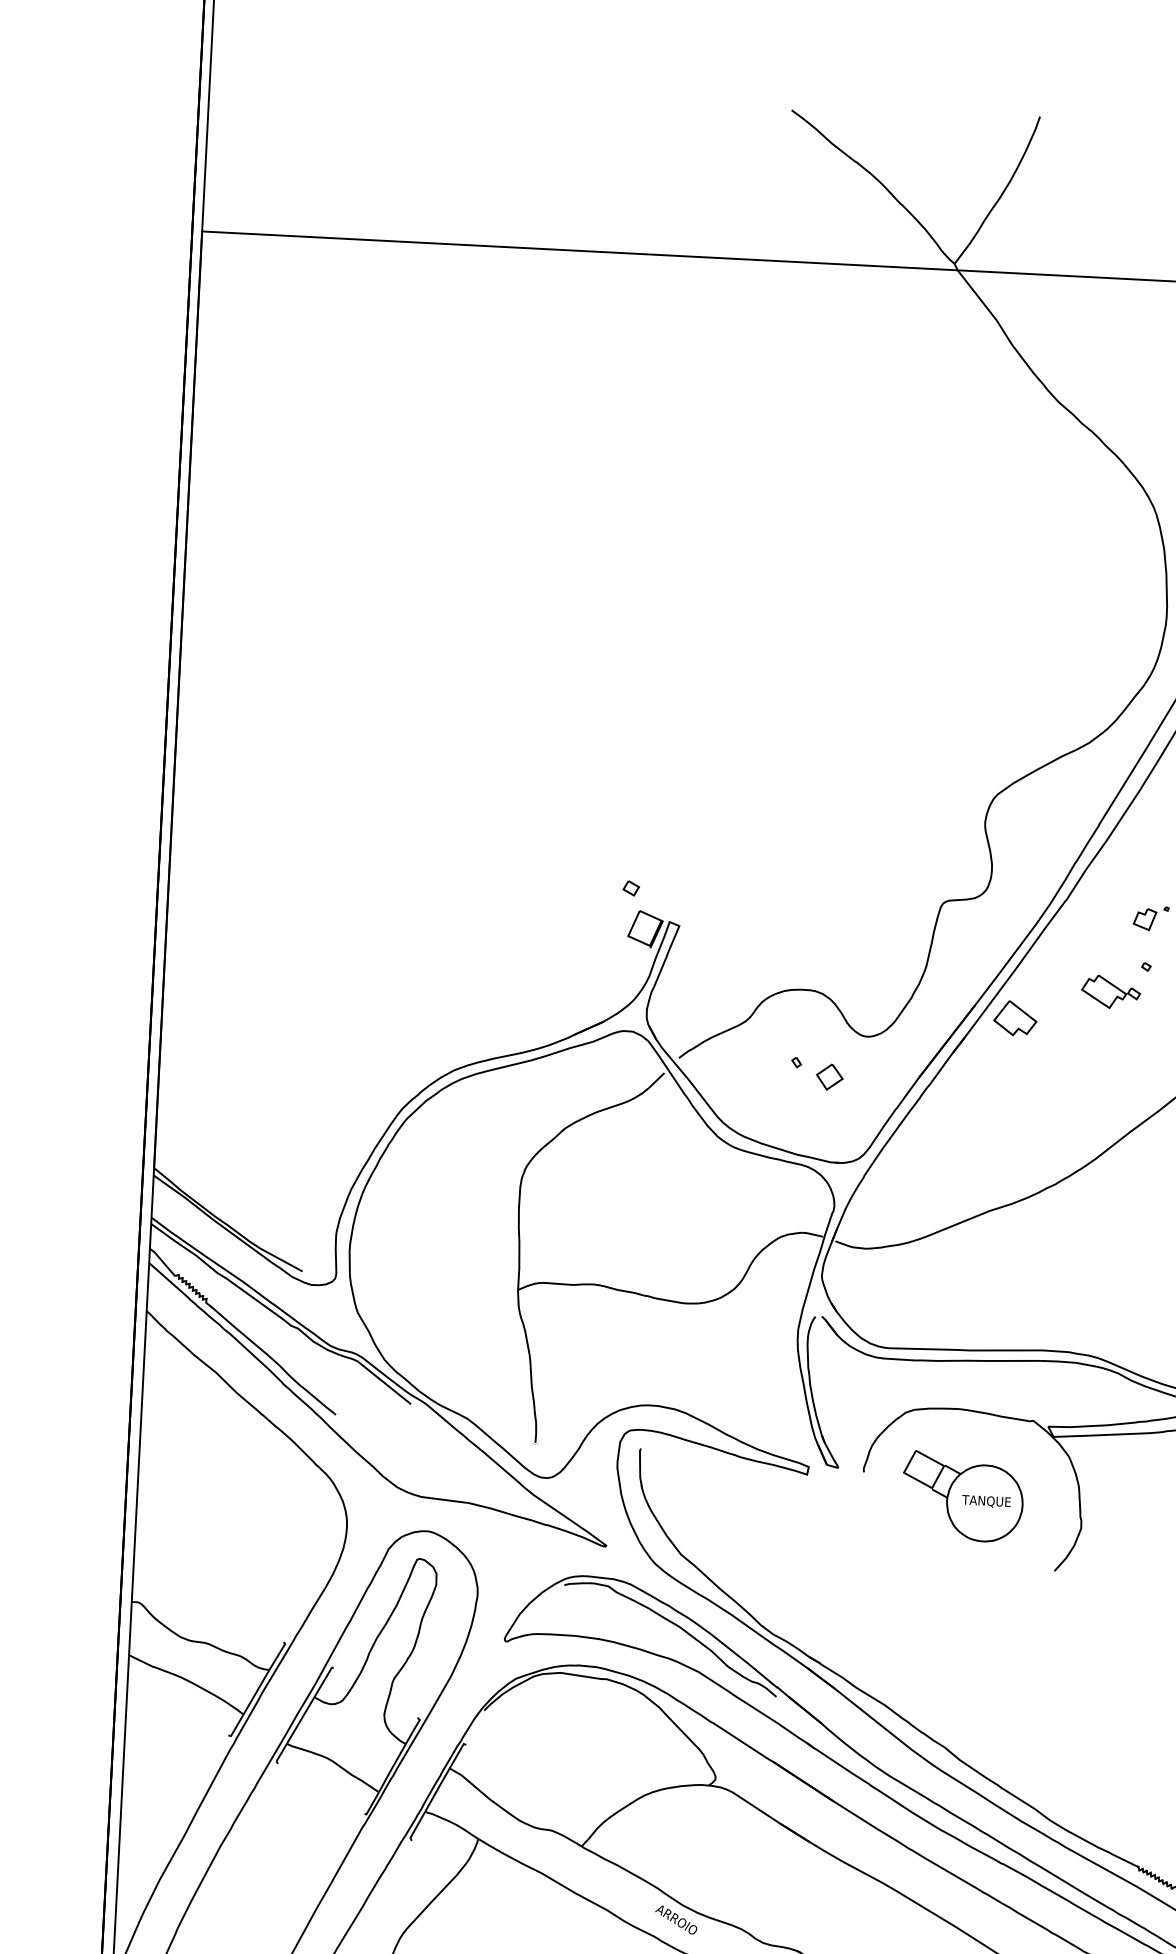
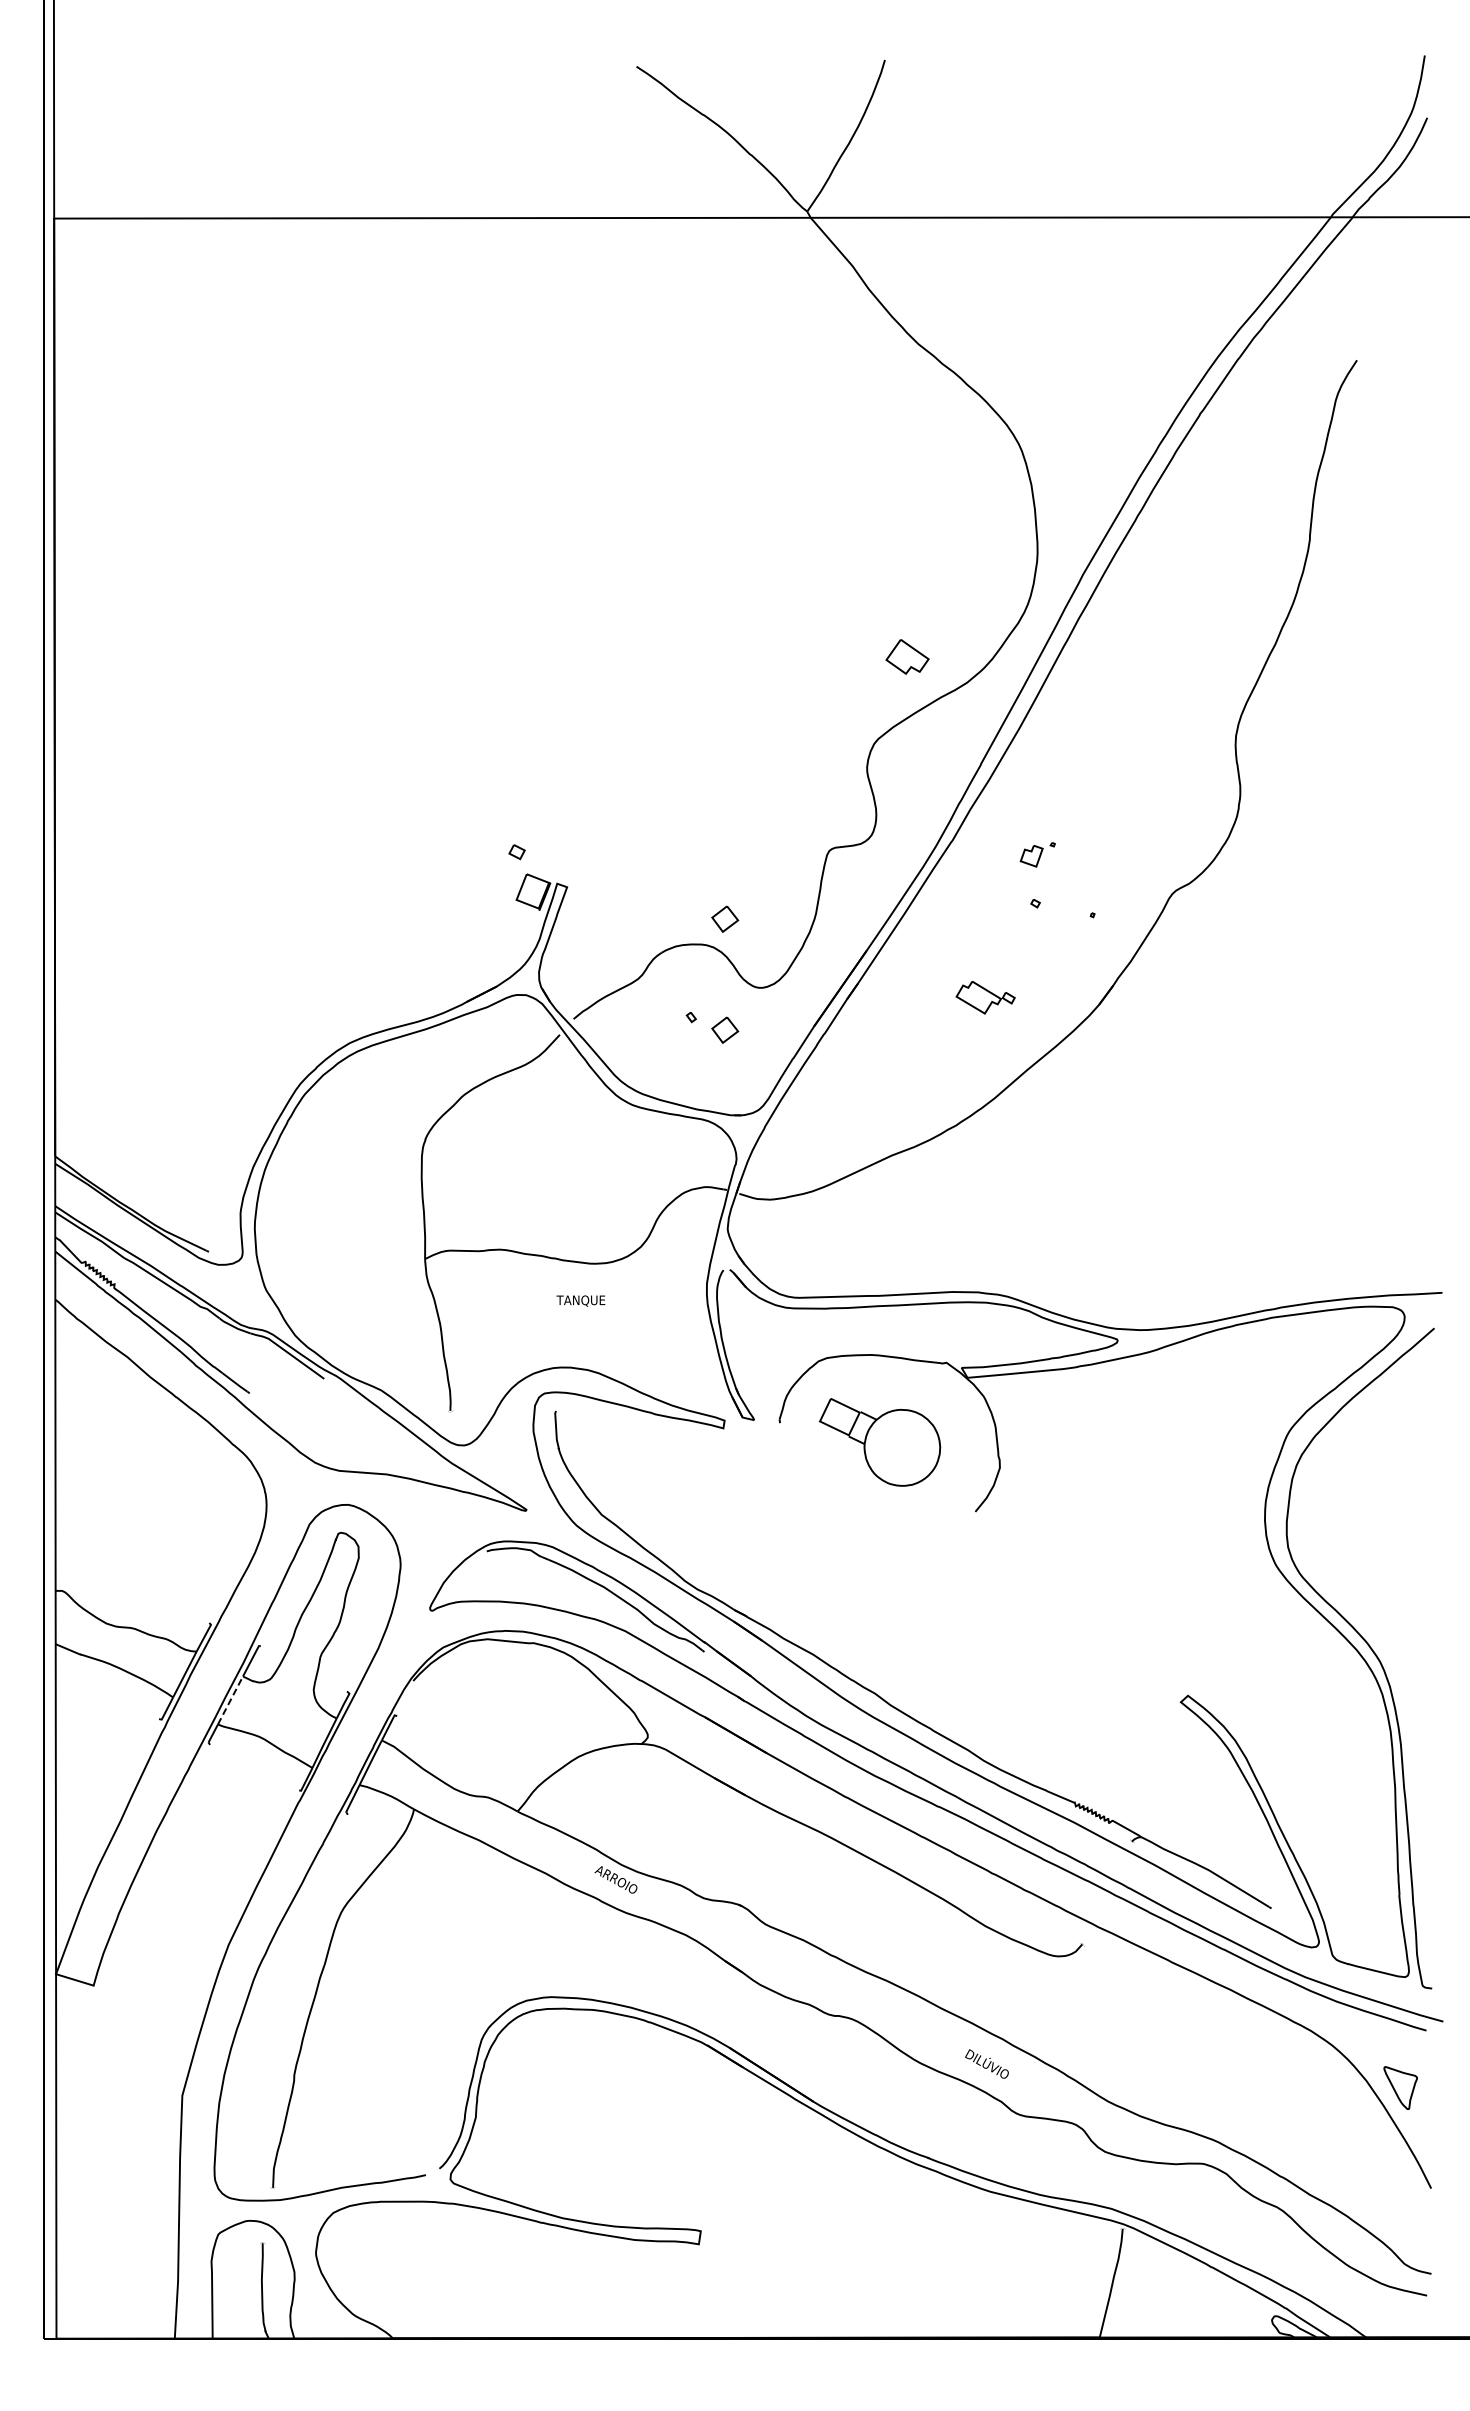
part: (835, 965) -> (725, 918), added
part: (1110, 991) -> (985, 997), moved
part: (1015, 1018) -> (907, 656), moved
text: (986, 1501) -> (580, 1300), moved
line: (300, 1720) -> (230, 1700), solid -> dashed

